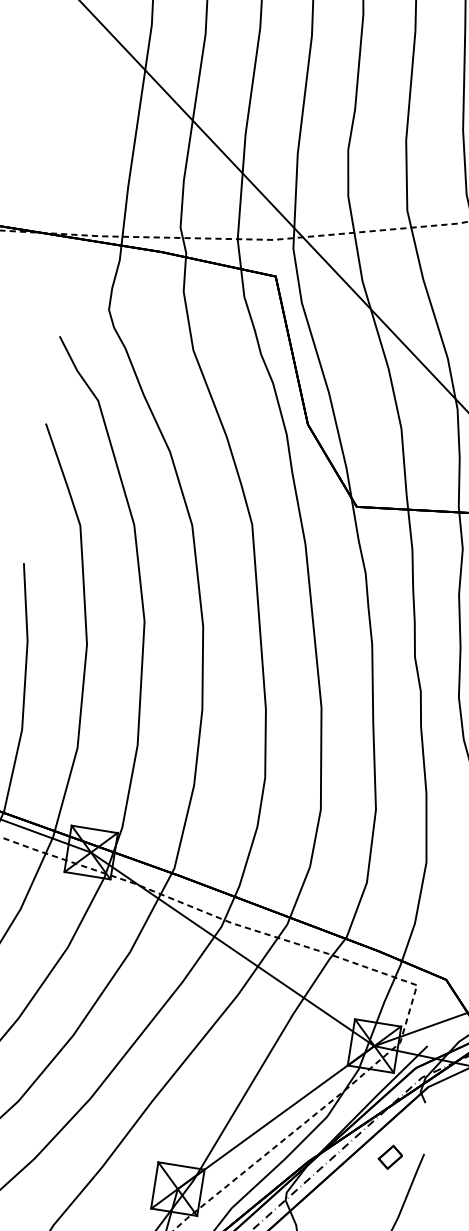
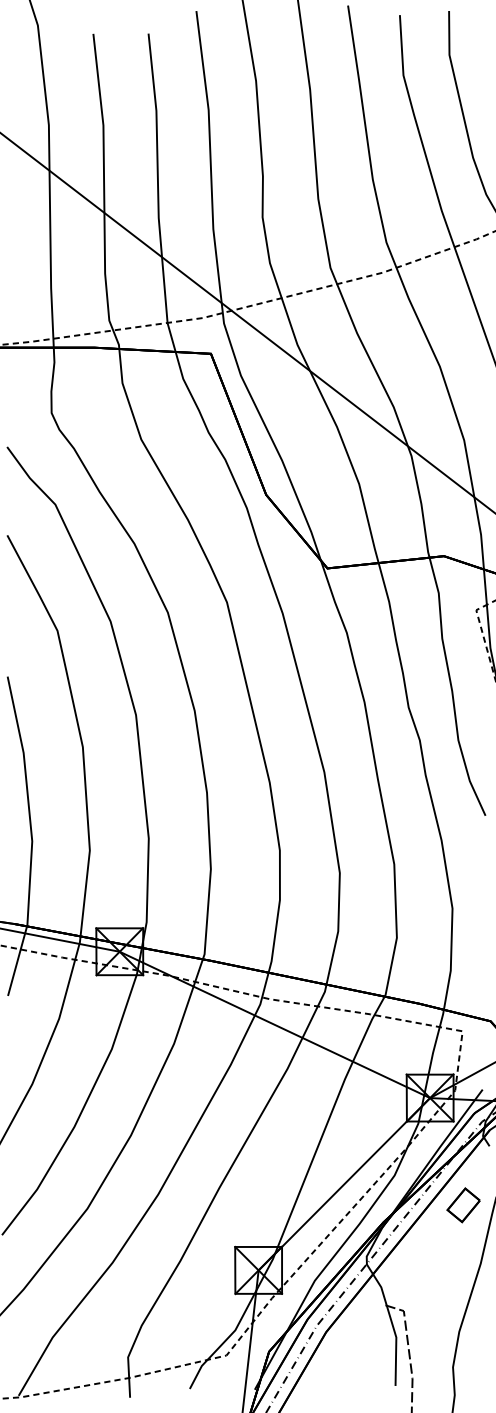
part: (390, 1157) -> (463, 1205), size x1.43

